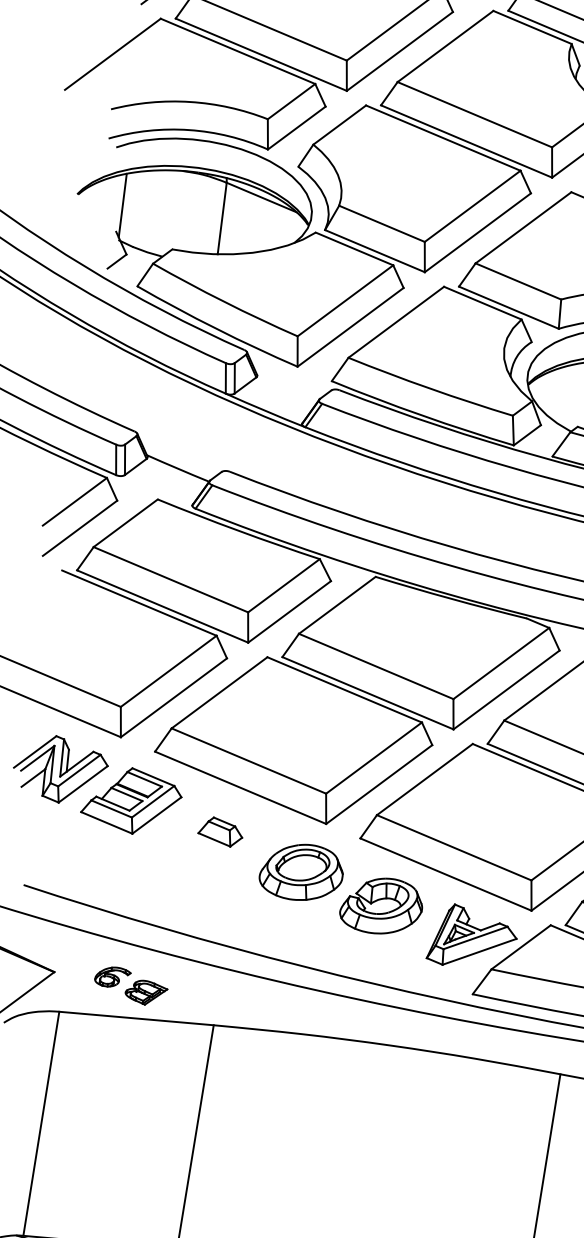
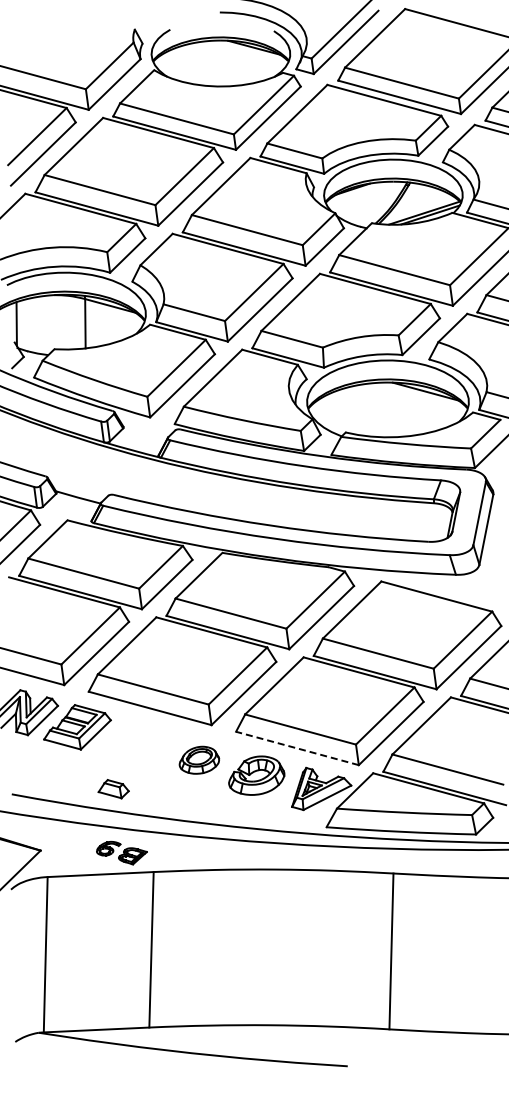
part: (220, 832) -> (113, 789), moved
part: (301, 872) -> (199, 760), size x0.7
line: (446, 874) -> (297, 748), solid -> dashed
part: (130, 986) -> (121, 853), moved

